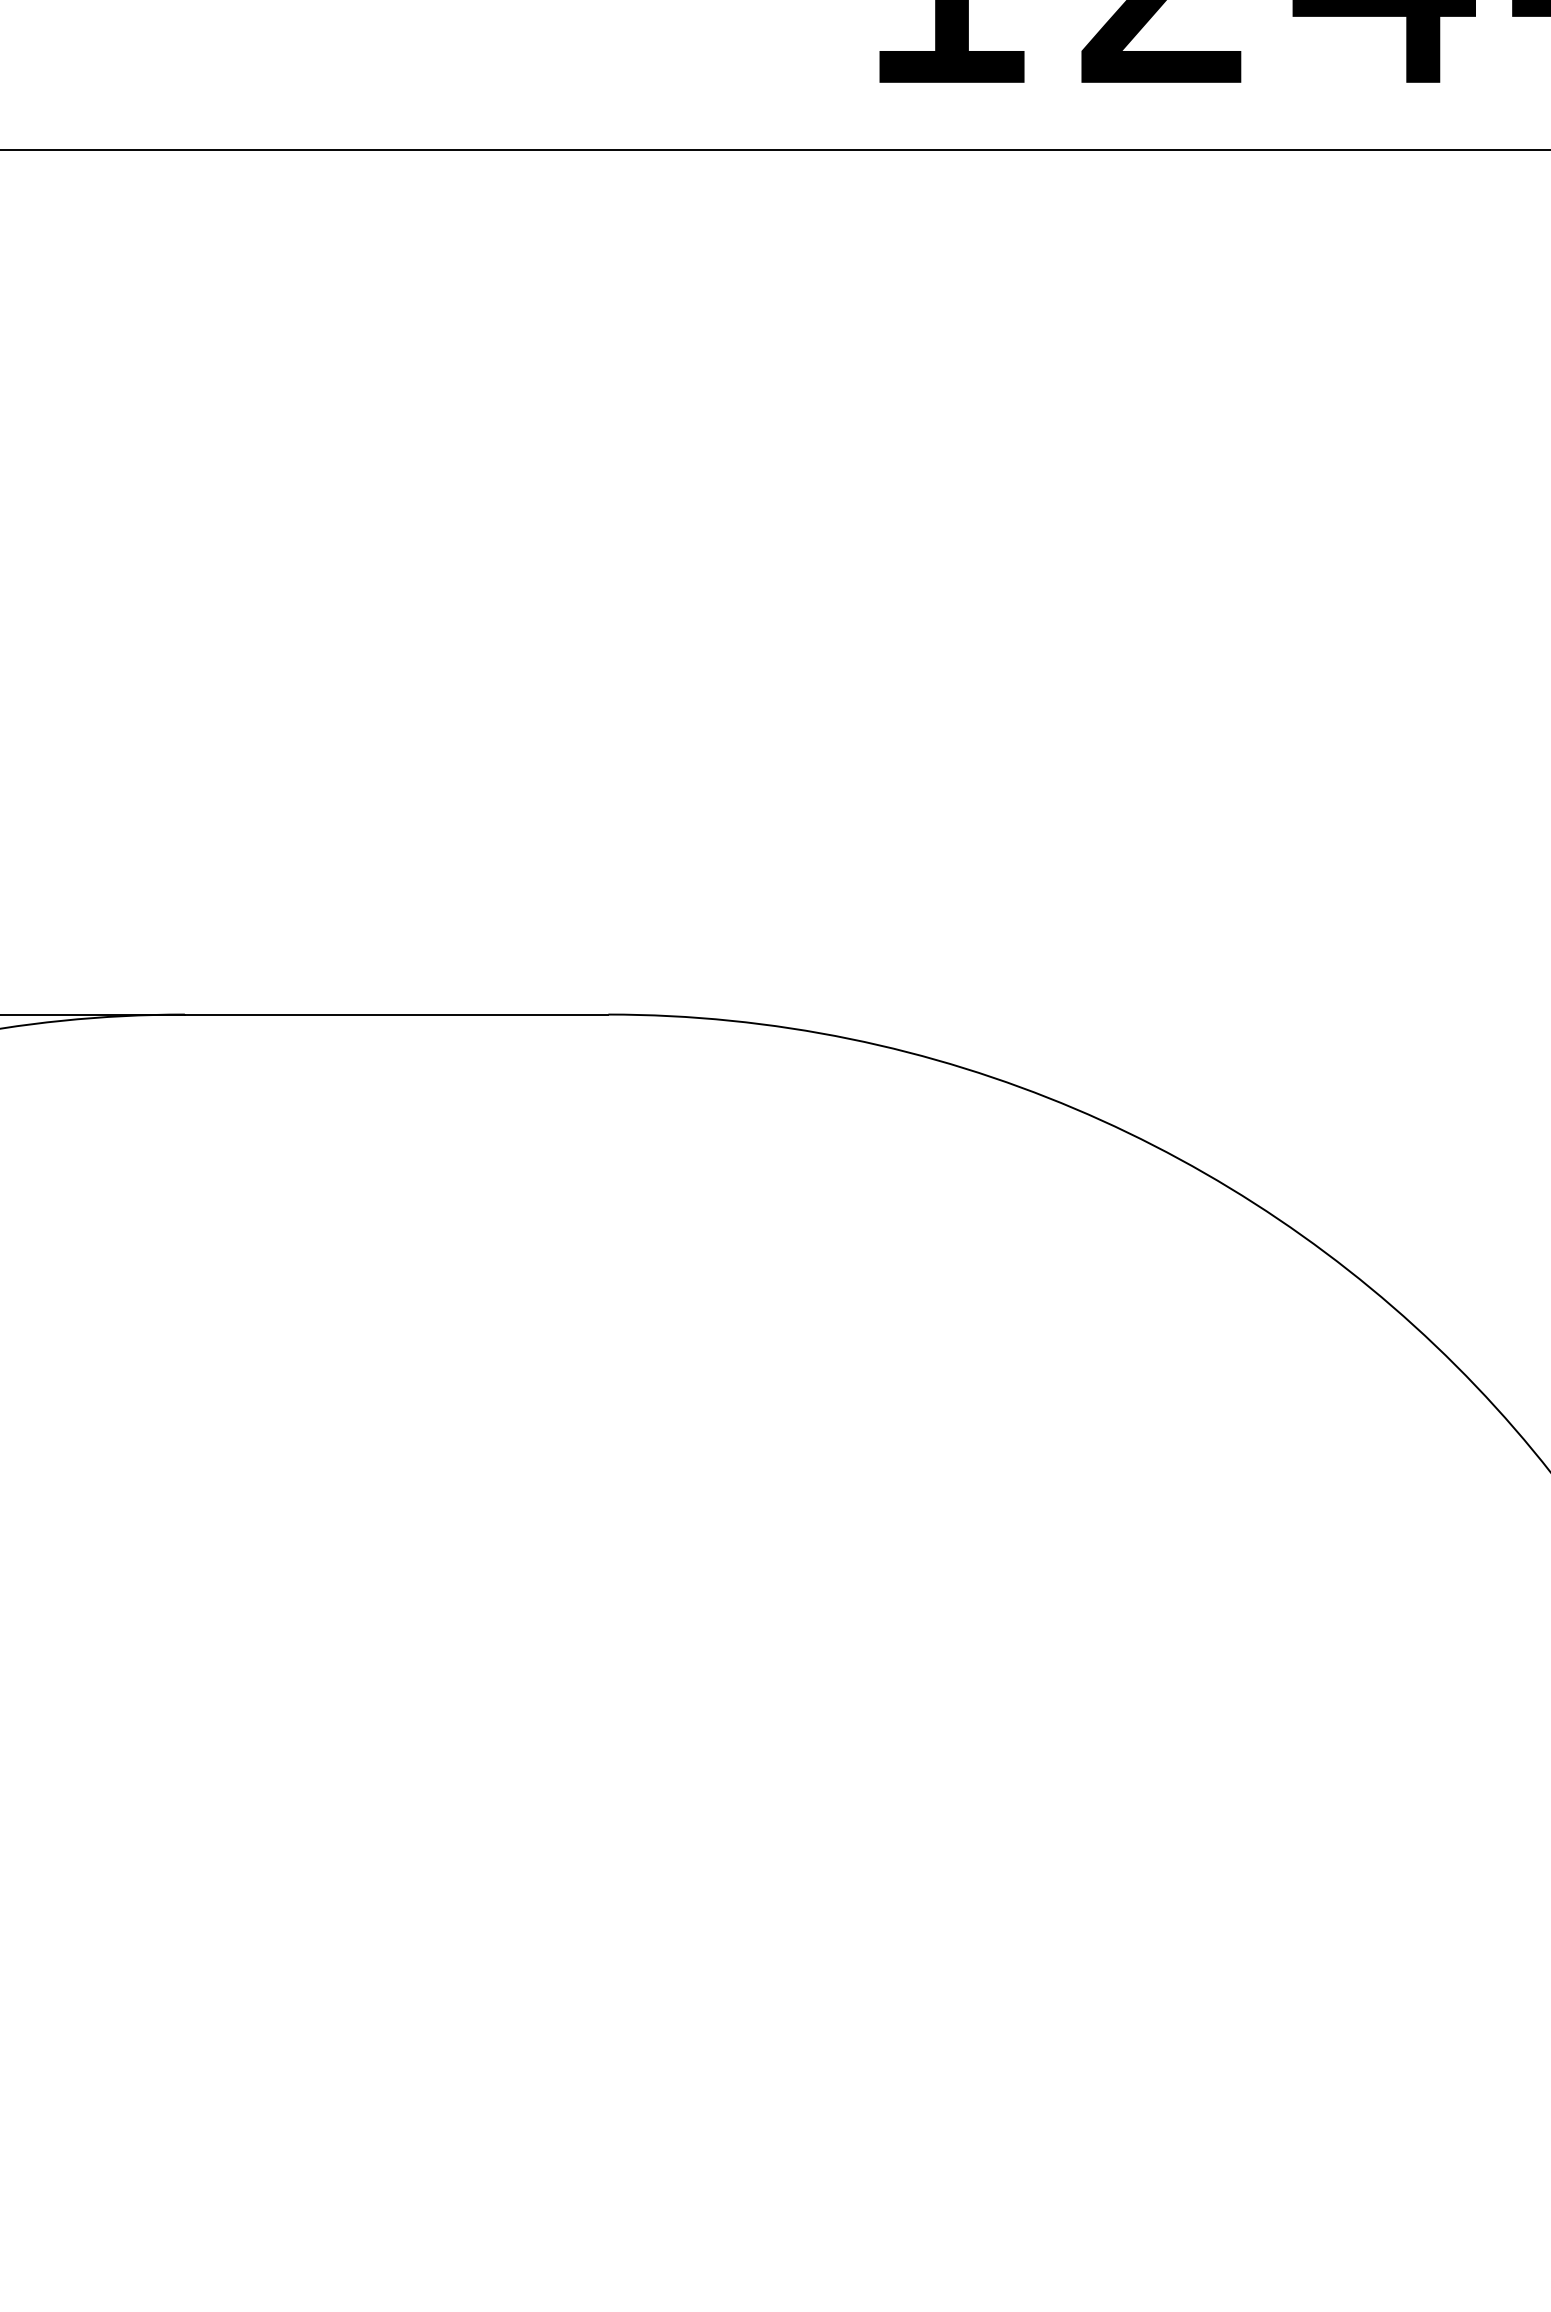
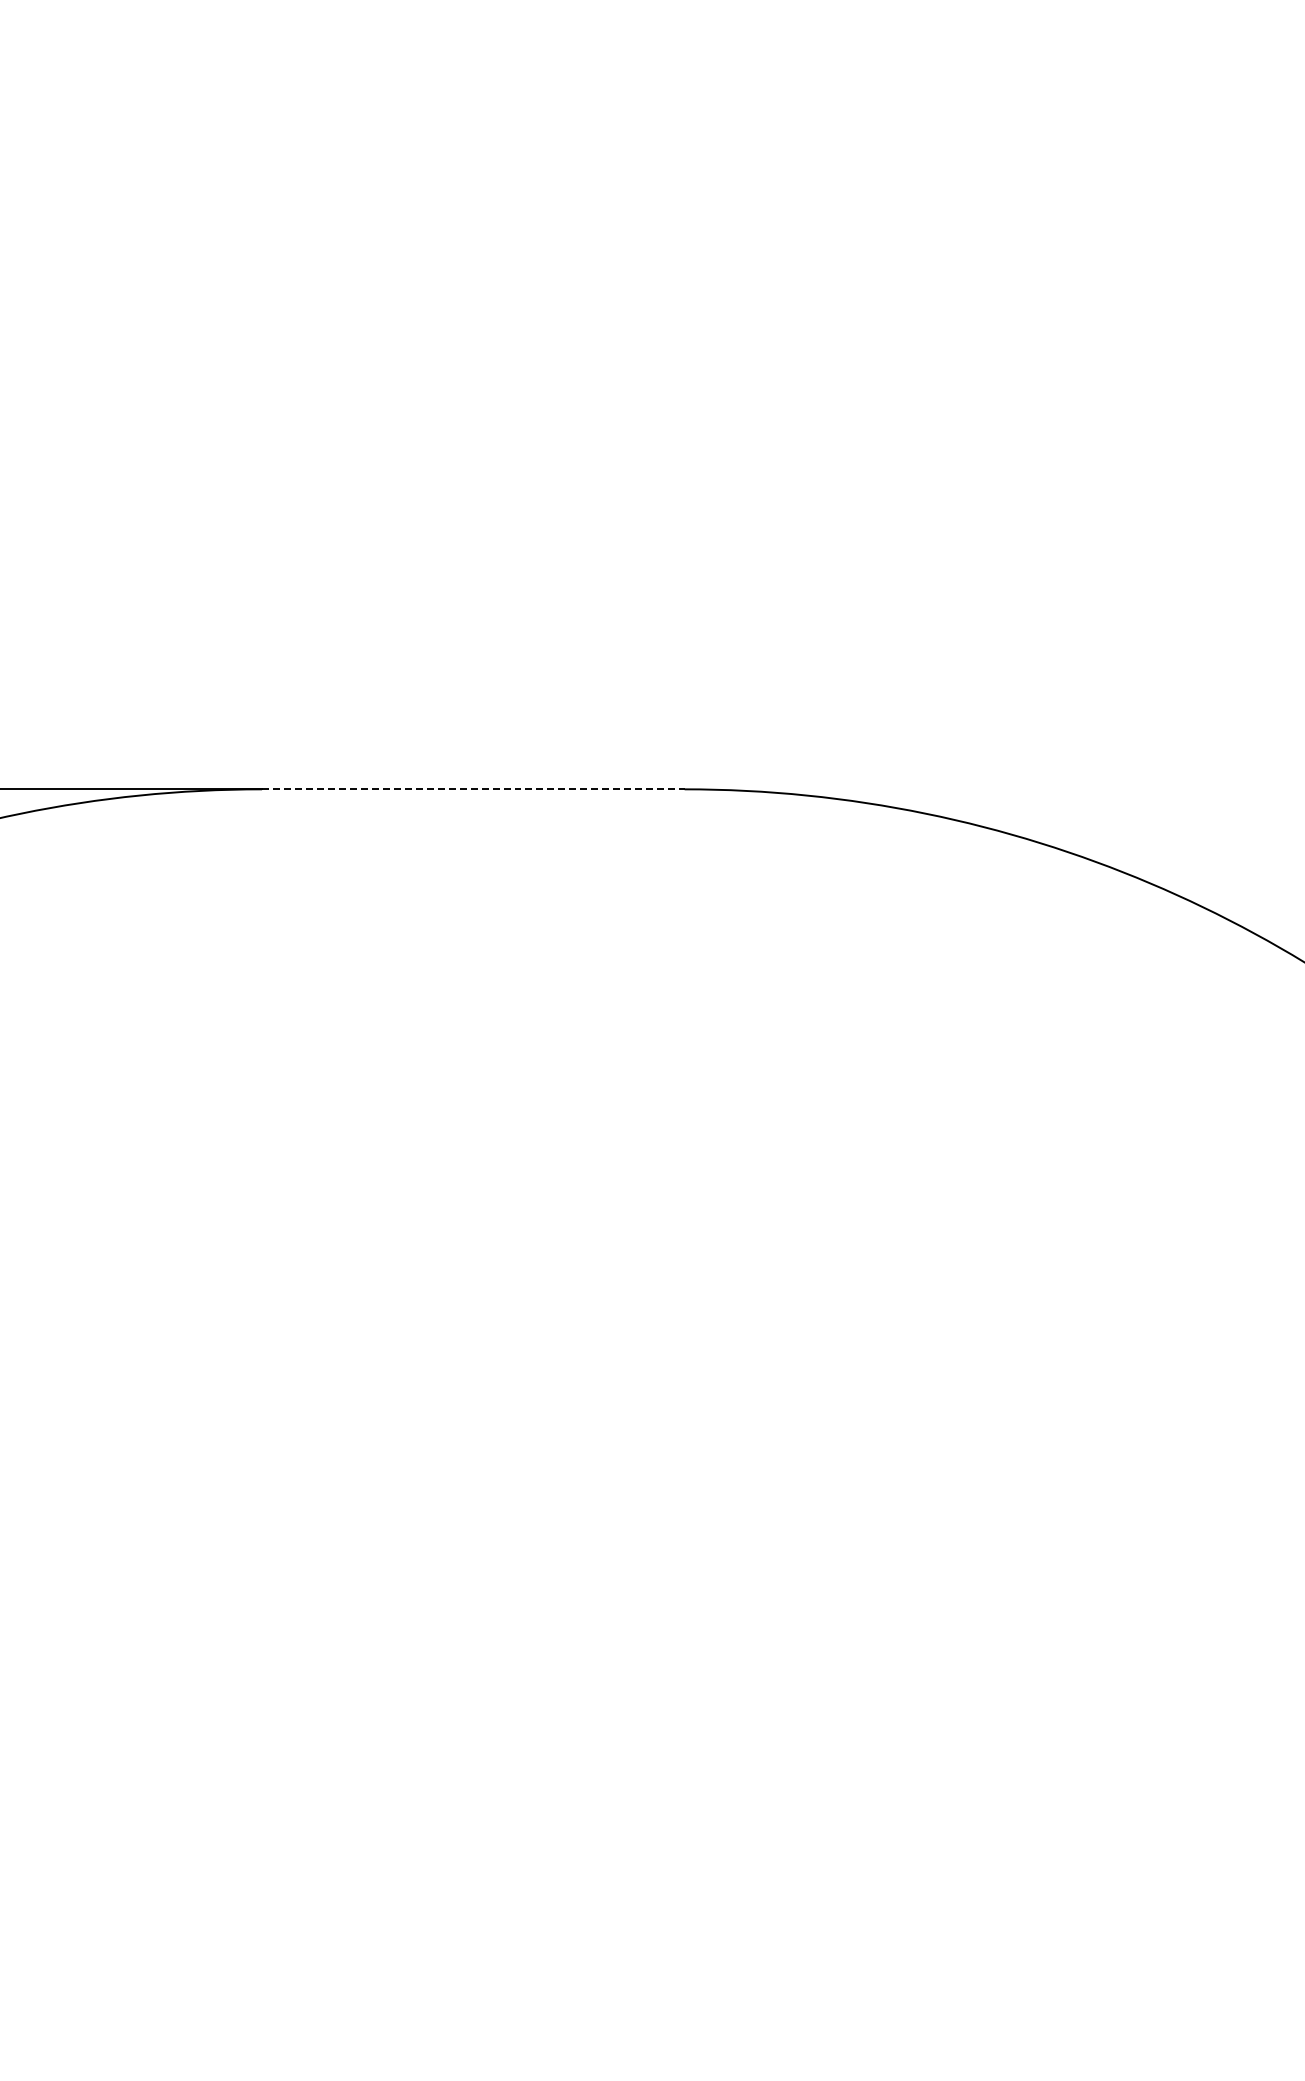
line: (396, 1014) -> (473, 789), solid -> dashed

